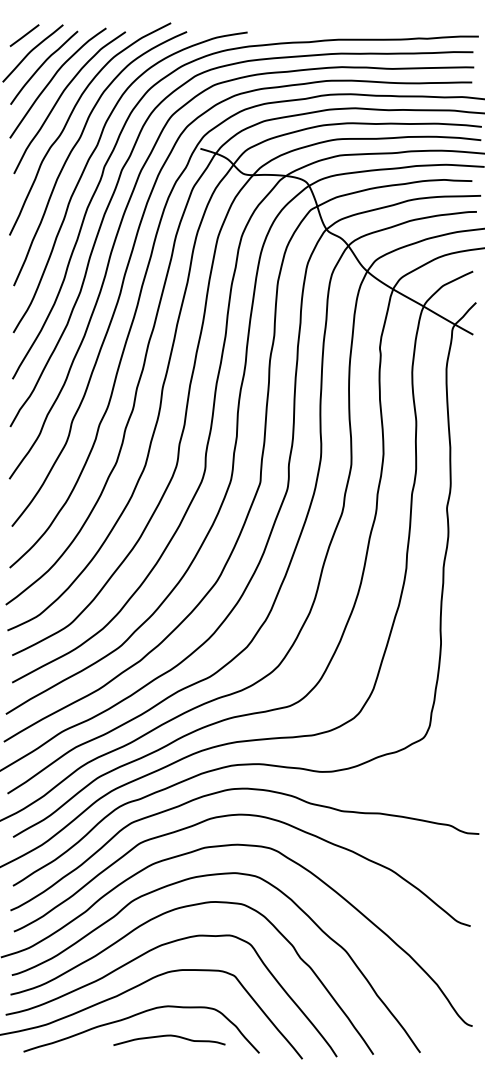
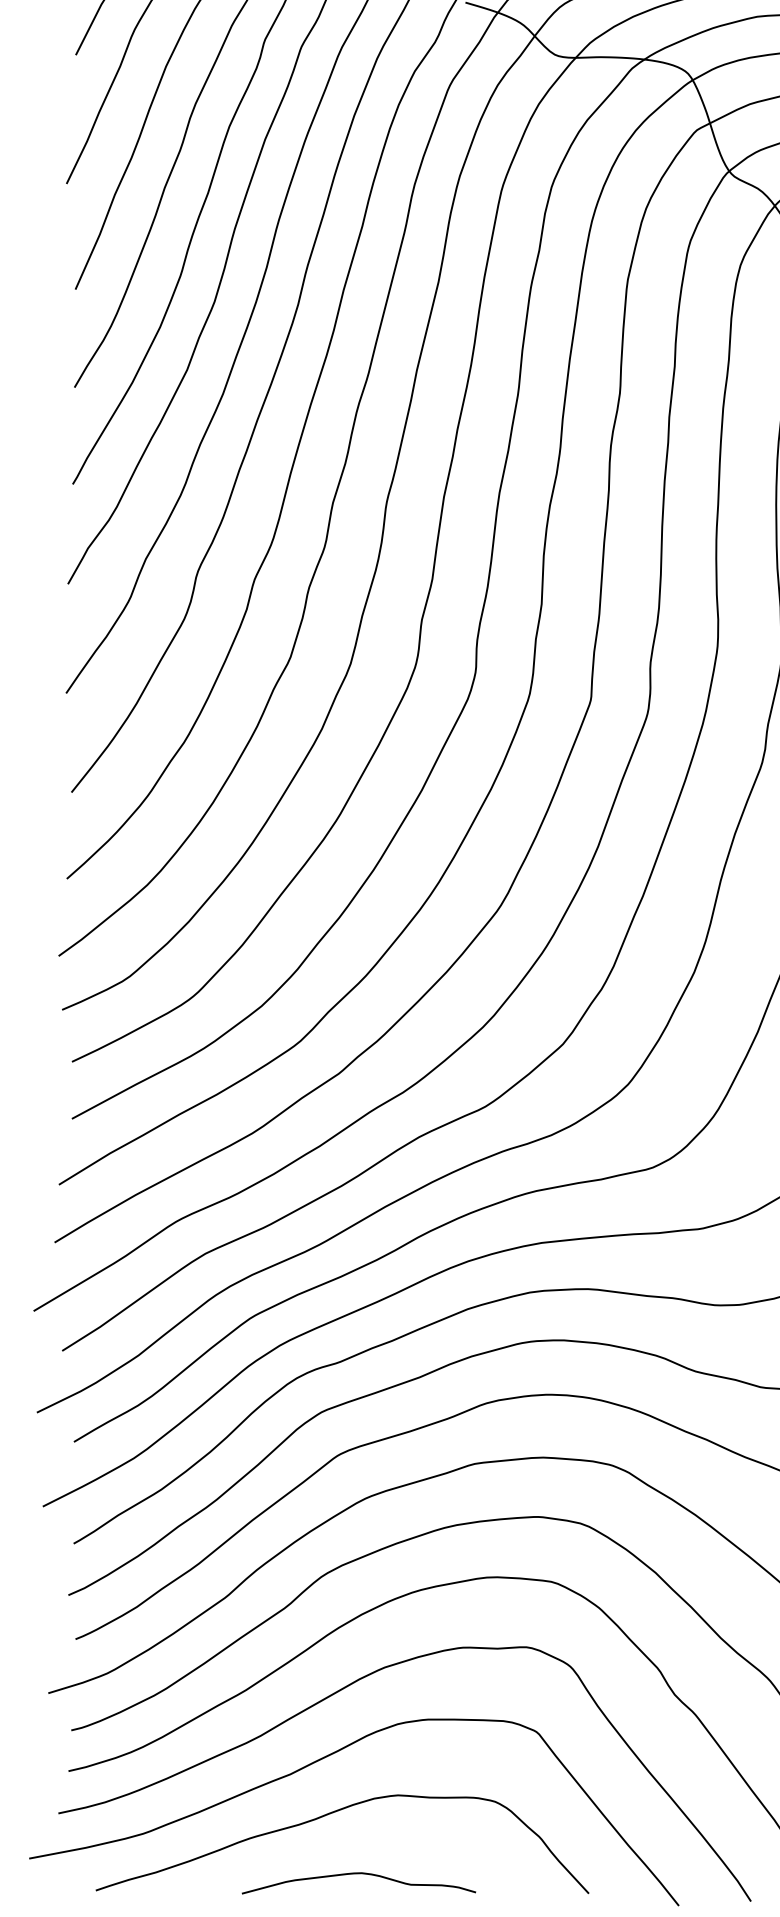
curve: (169, 1036) -> (359, 1875), moved

